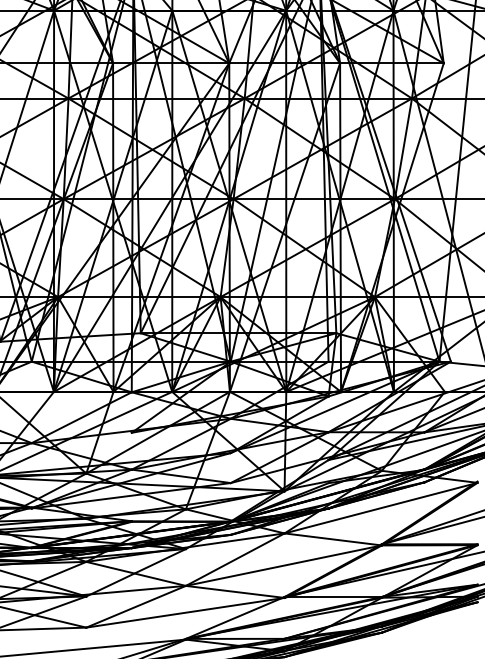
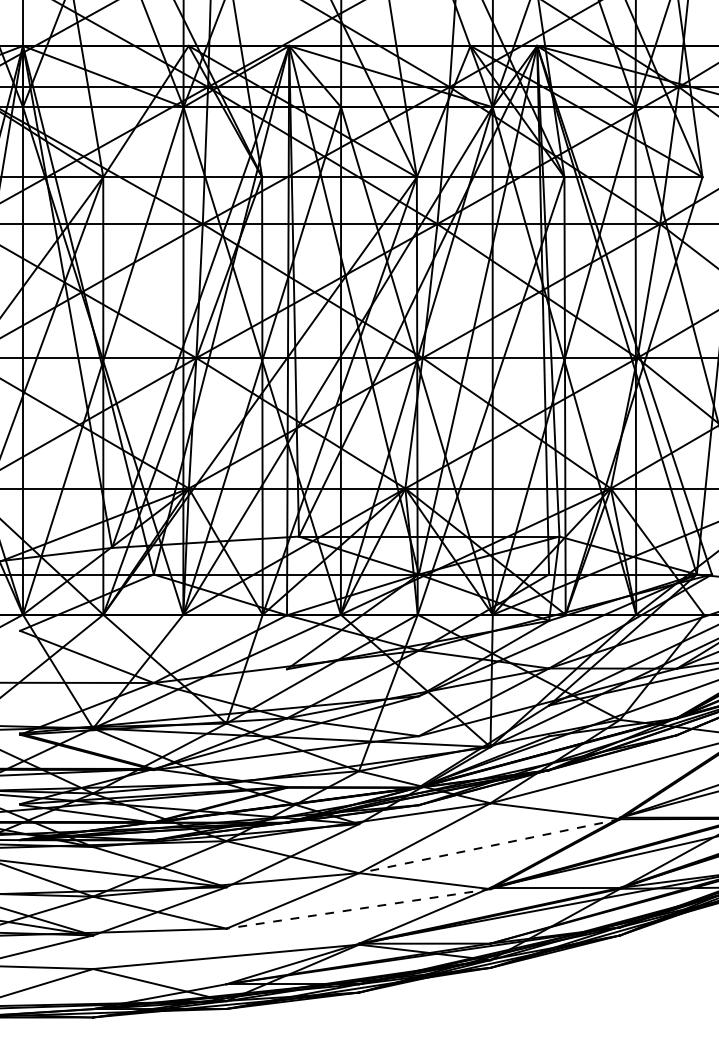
line: (283, 565) -> (489, 846), solid -> dashed
line: (185, 612) -> (358, 908), solid -> dashed

